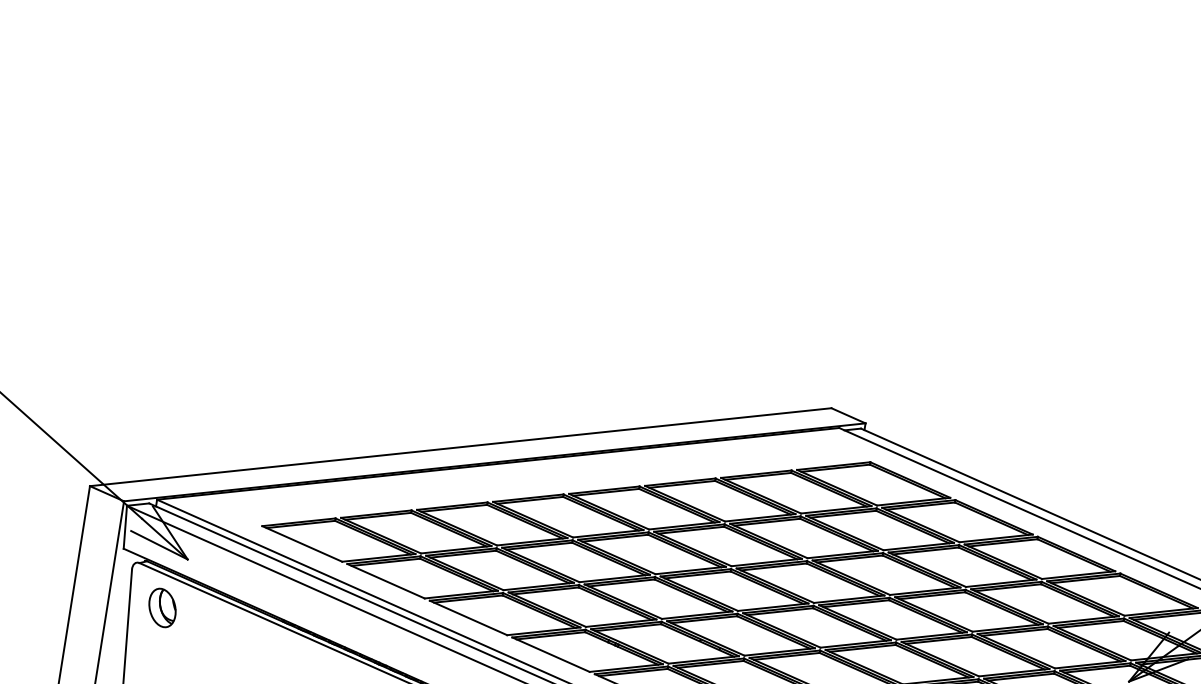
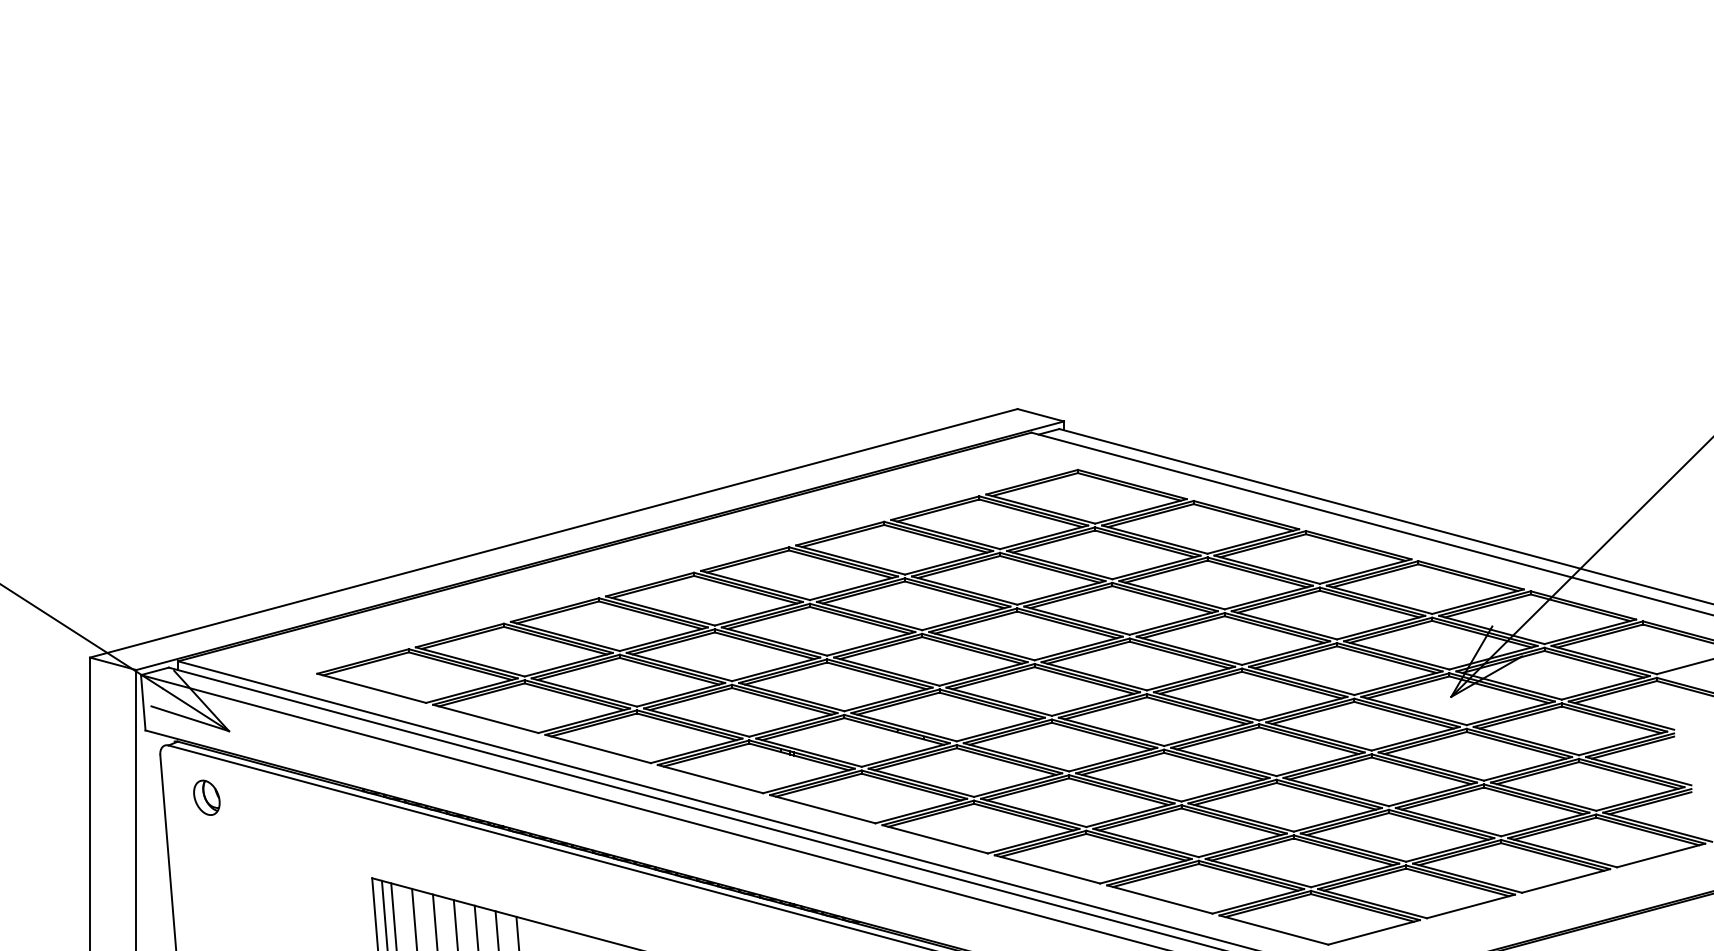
part: (162, 607) -> (206, 797), size x0.71

